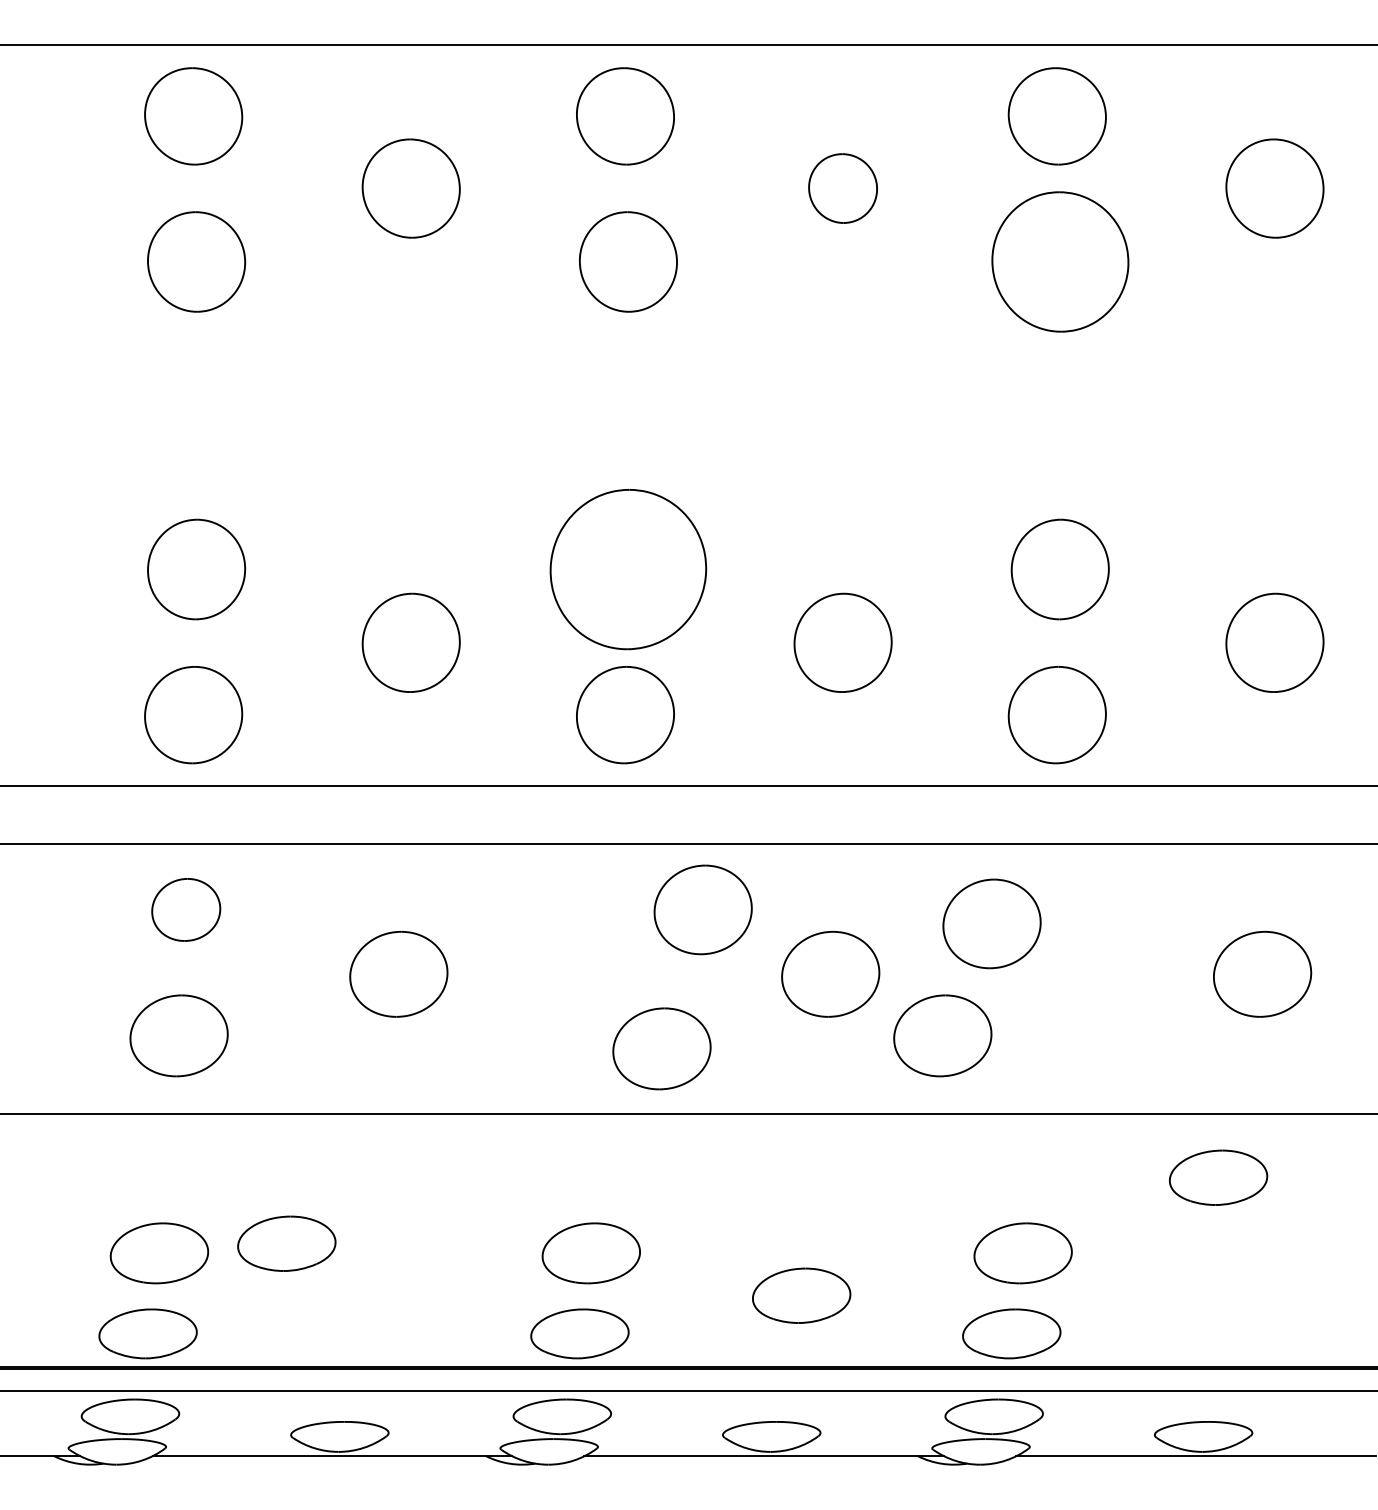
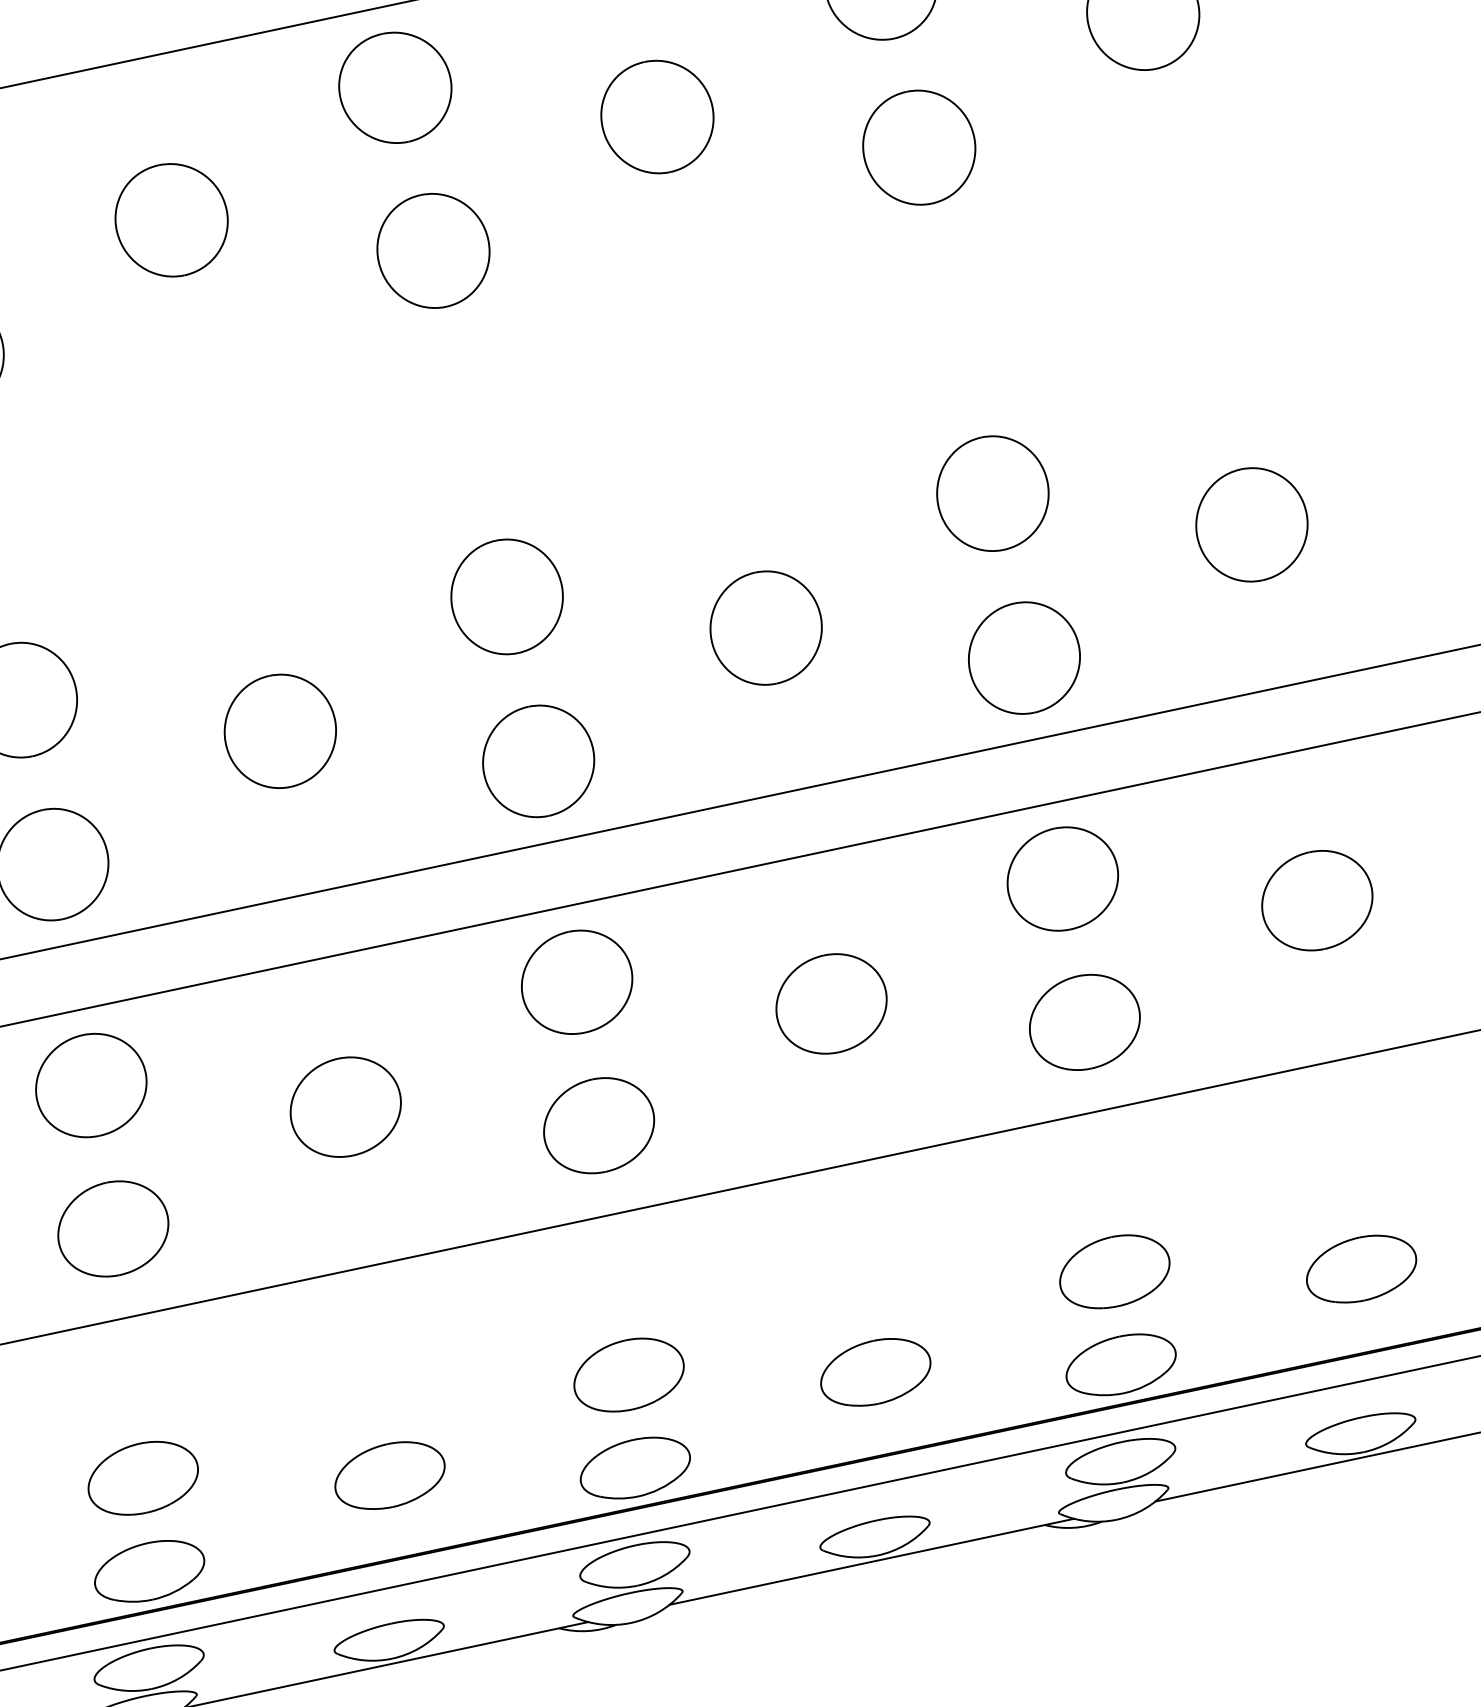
part: (842, 188) -> (656, 117), size x1.43
part: (1059, 261) -> (918, 147), size x0.71
part: (628, 569) -> (507, 596), size x0.62
part: (185, 909) -> (90, 1085), size x1.43
part: (702, 909) -> (576, 981), moved
part: (991, 923) -> (1062, 878), moved
part: (942, 1035) -> (1084, 1022), moved
part: (661, 1048) -> (598, 1125), moved
part: (1218, 1177) -> (1361, 1268), moved
part: (286, 1243) -> (389, 1475), moved

